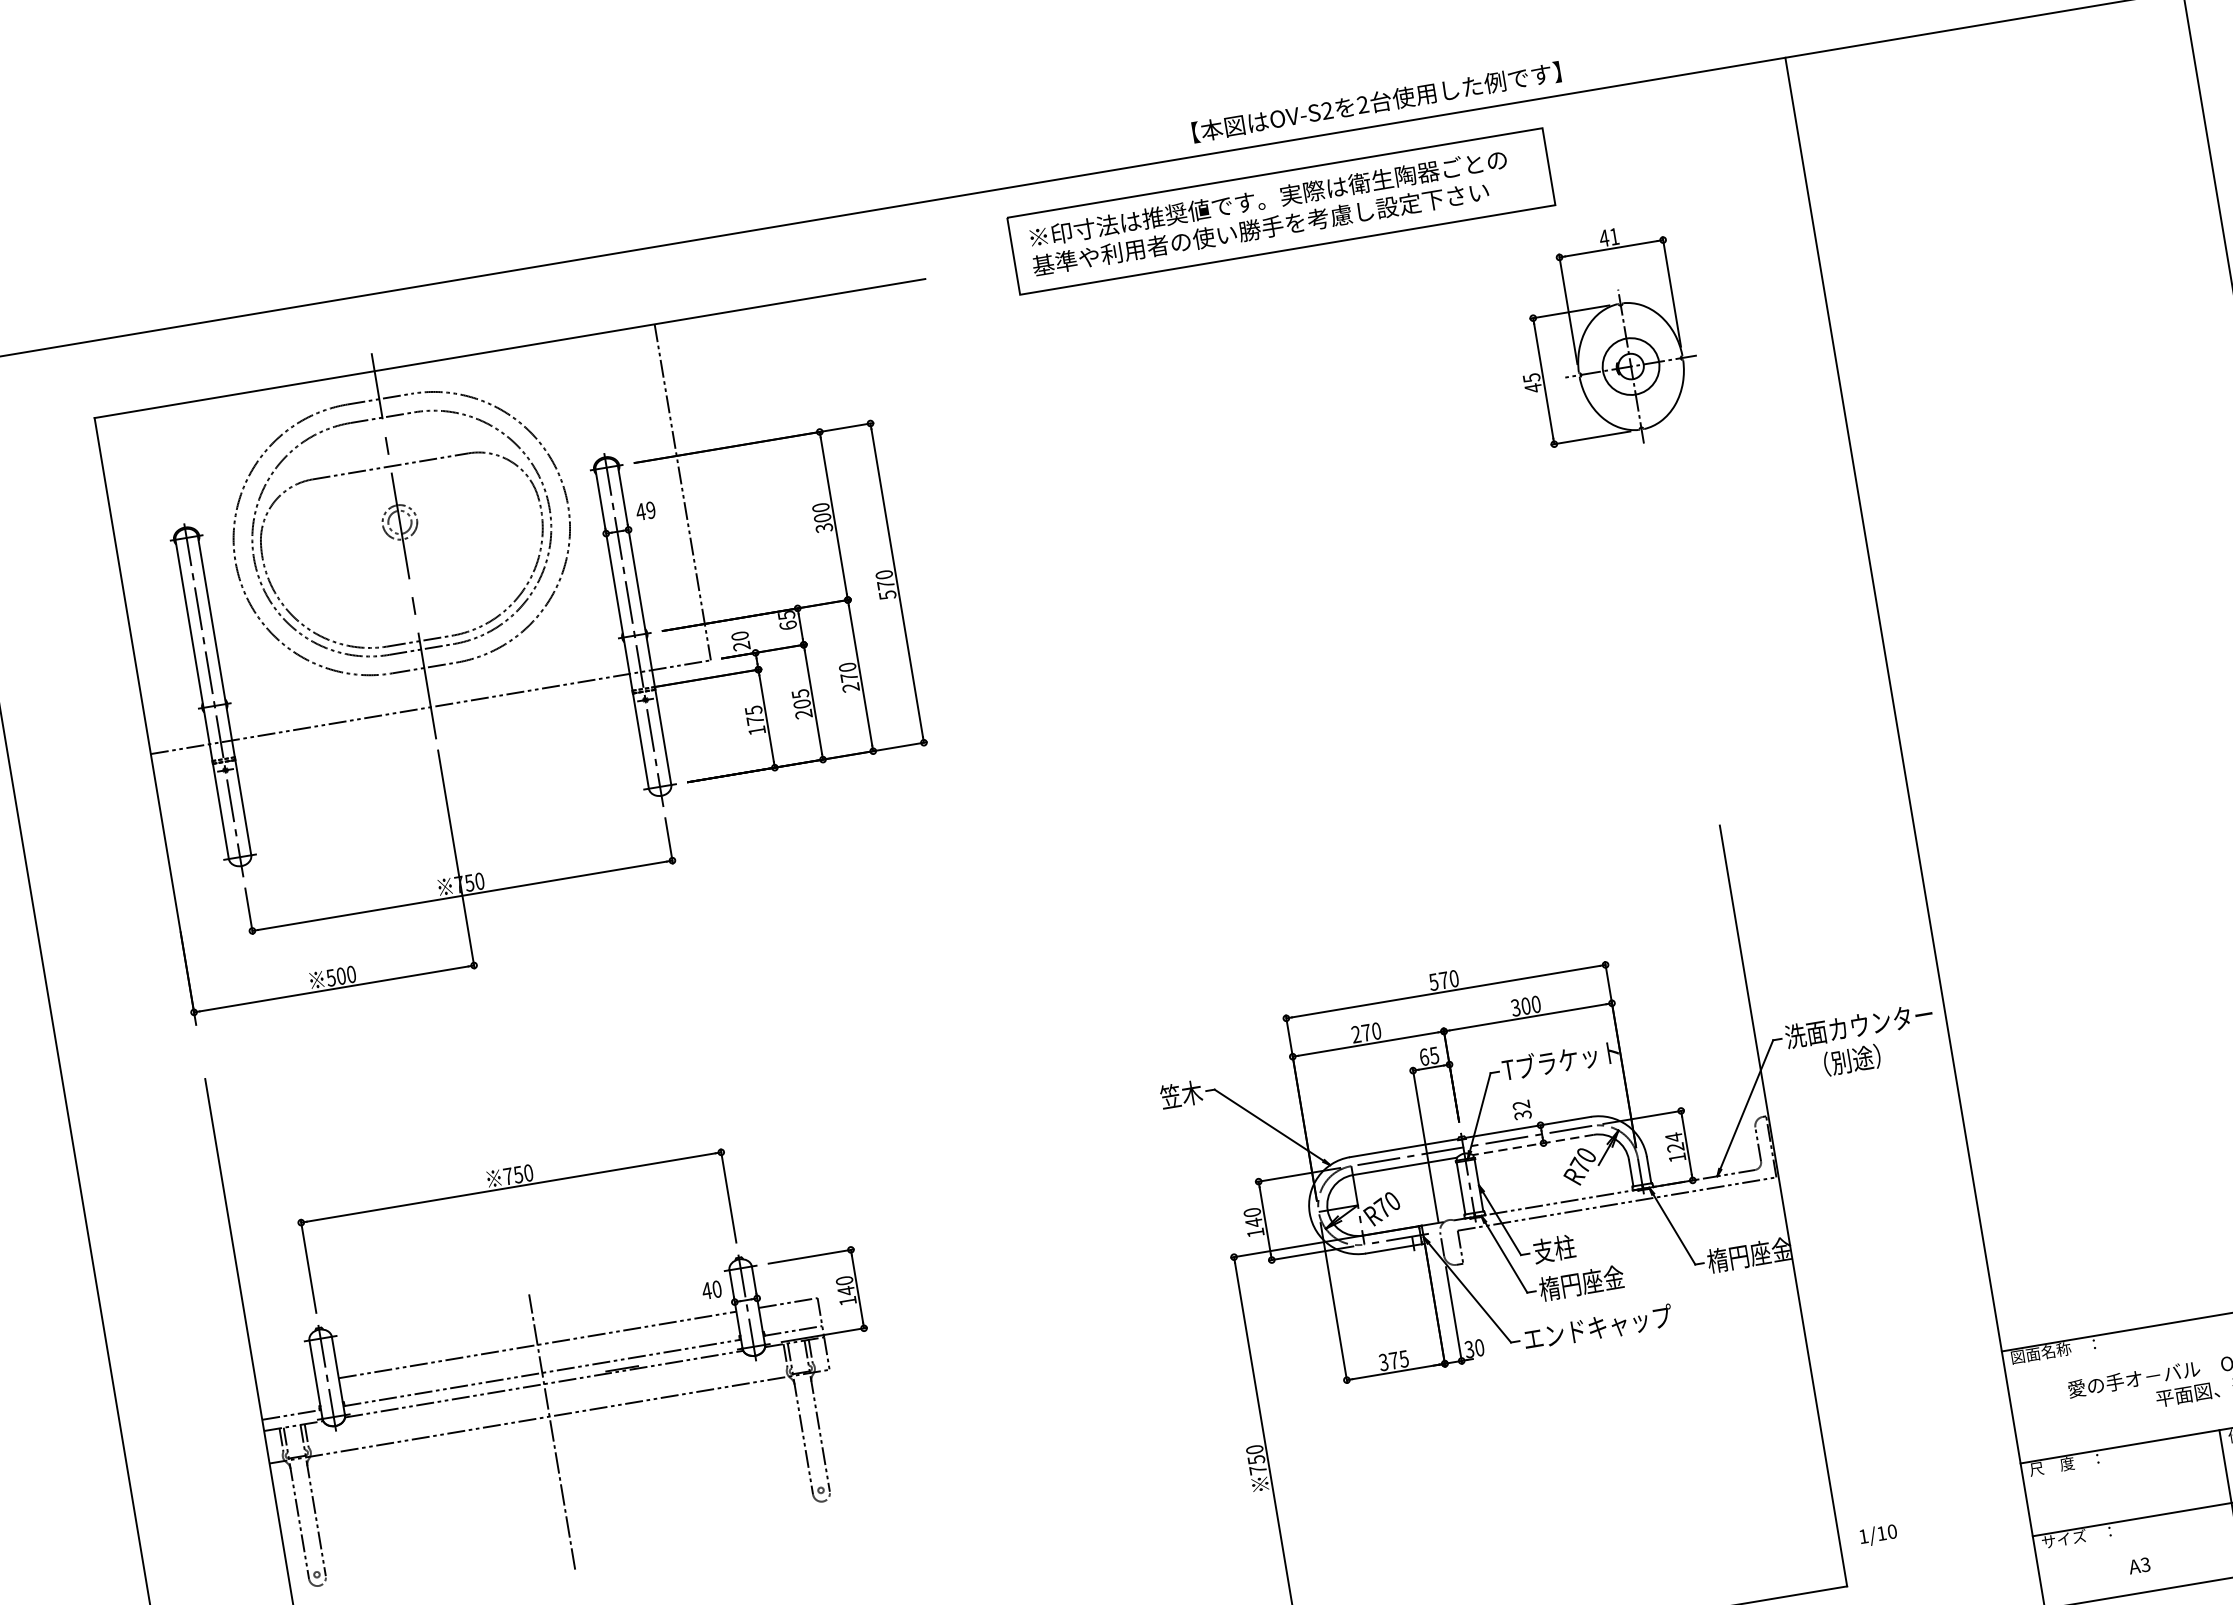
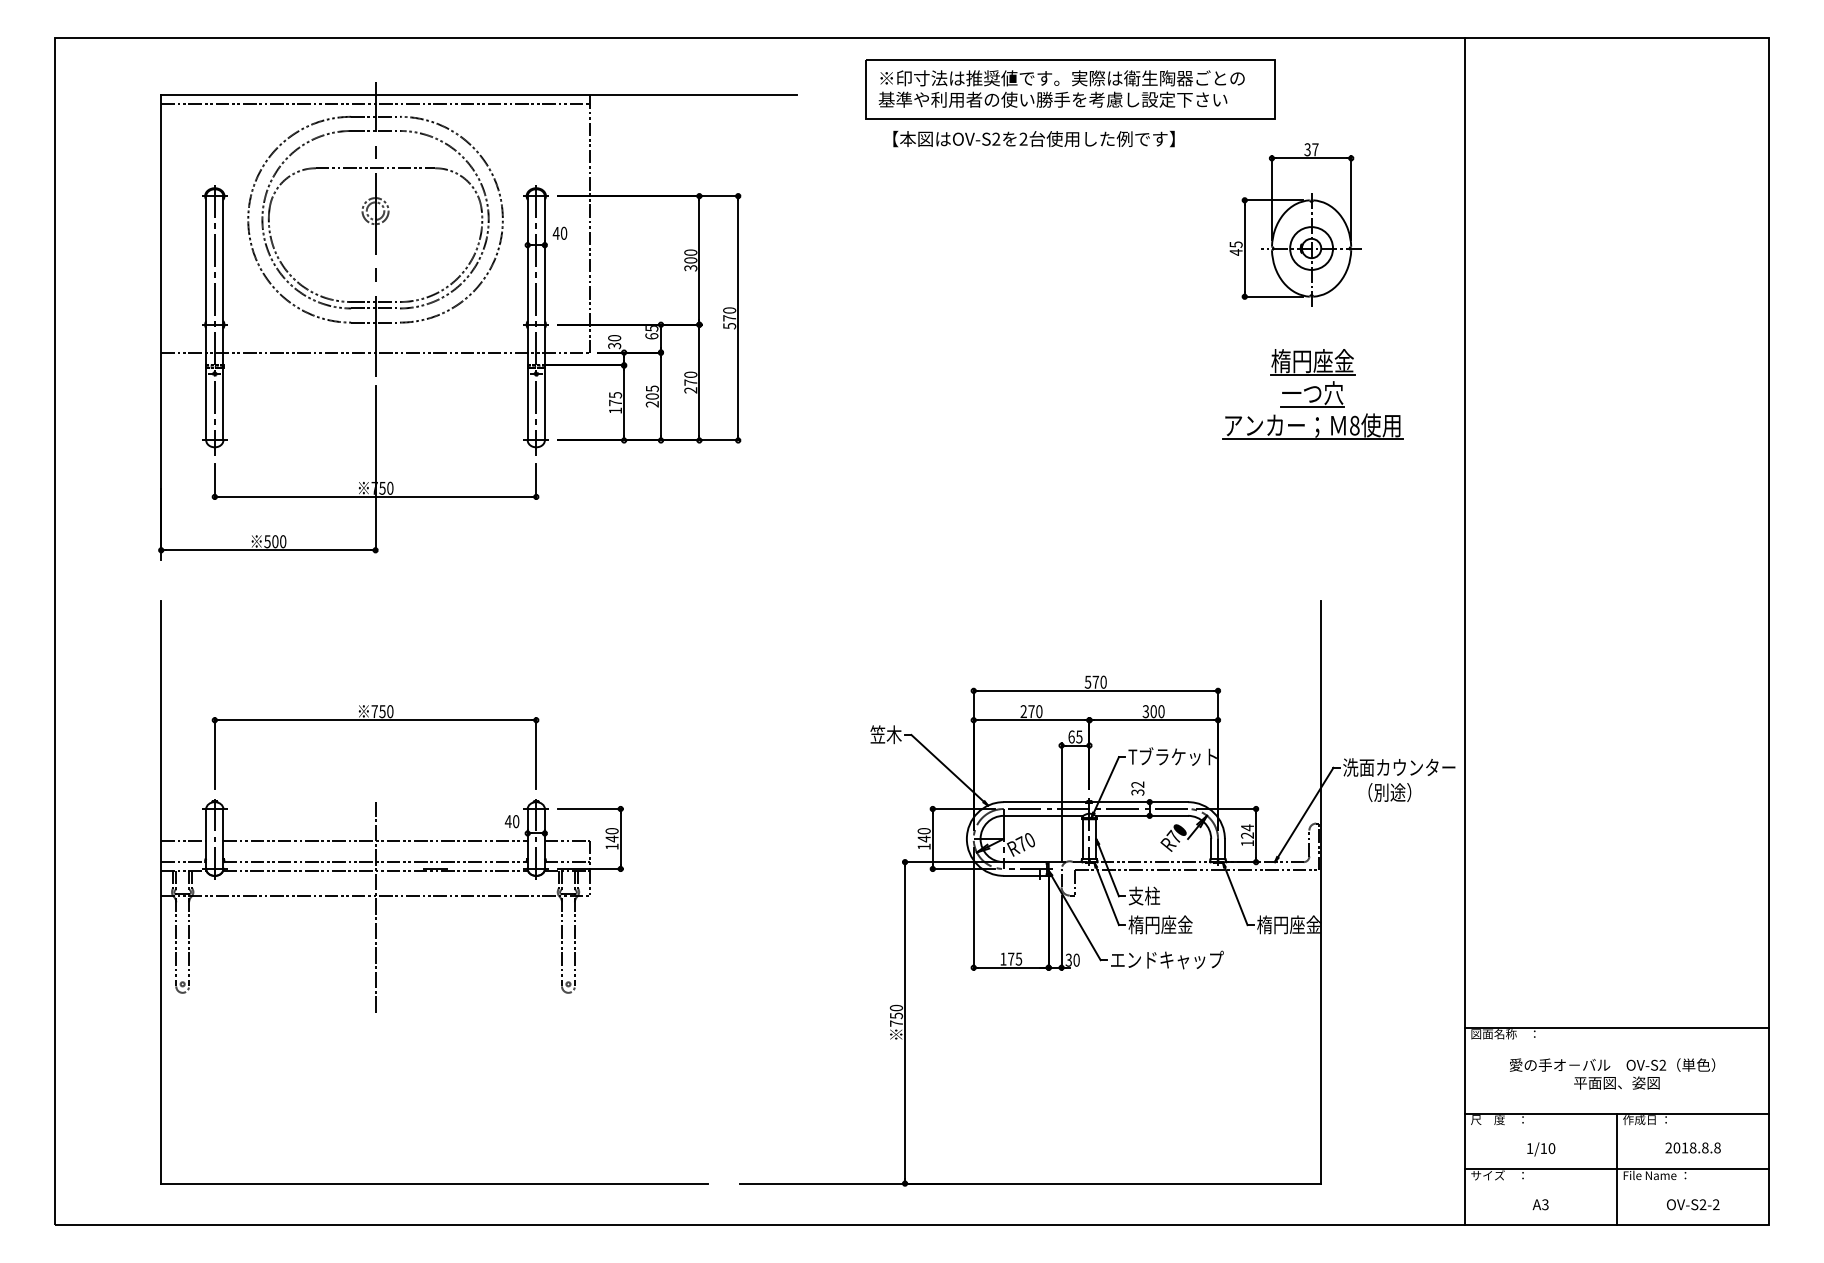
text: (1375, 101) -> (1033, 138), moved
text: (1609, 237) -> (1311, 149), 41 -> 37
line: (376, 381) -> (375, 103), added
text: (650, 510) -> (563, 233), 49 -> 40
part: (1664, 557) -> (1312, 394), added
text: (741, 645) -> (614, 345), 20 -> 30
line: (1532, 1144) -> (1141, 815), dashed -> solid
text: (1383, 1361) -> (1003, 958), 375 -> 175
line: (286, 1386) -> (183, 840), added
text: (1878, 1535) -> (1541, 1149), moved

